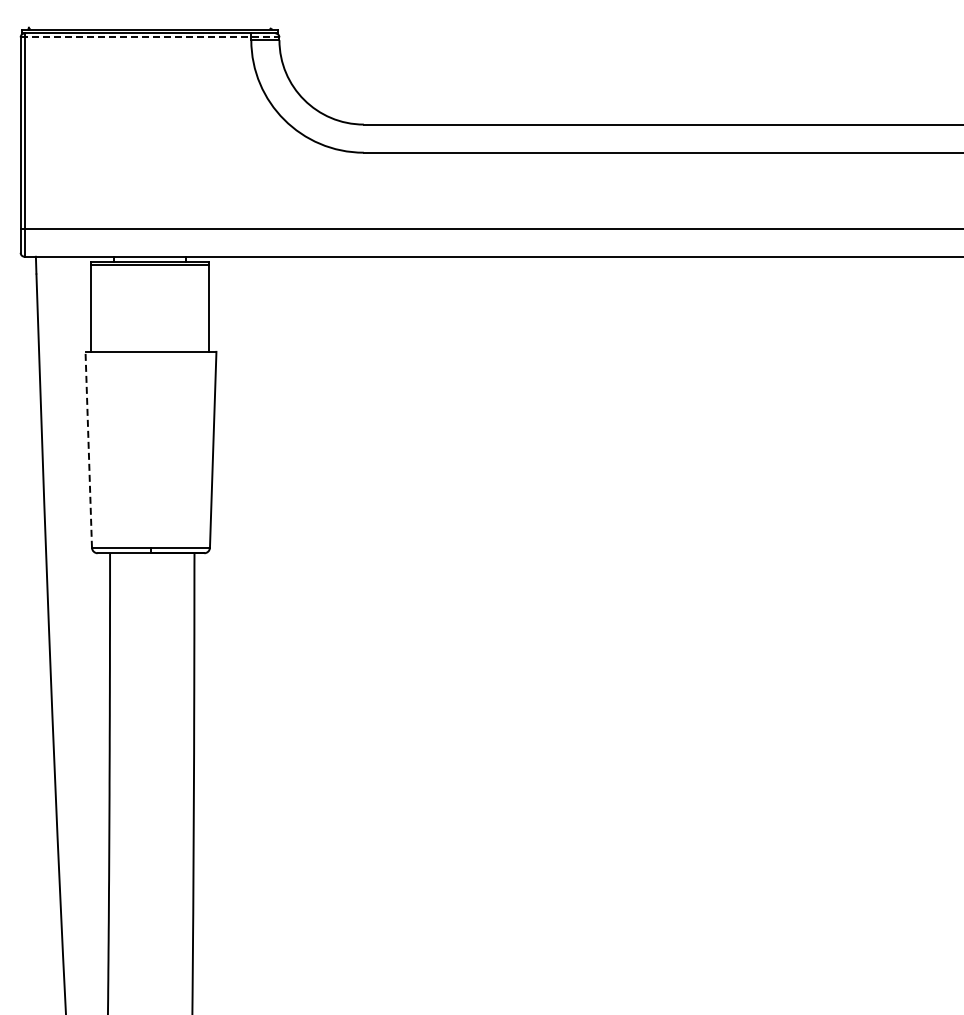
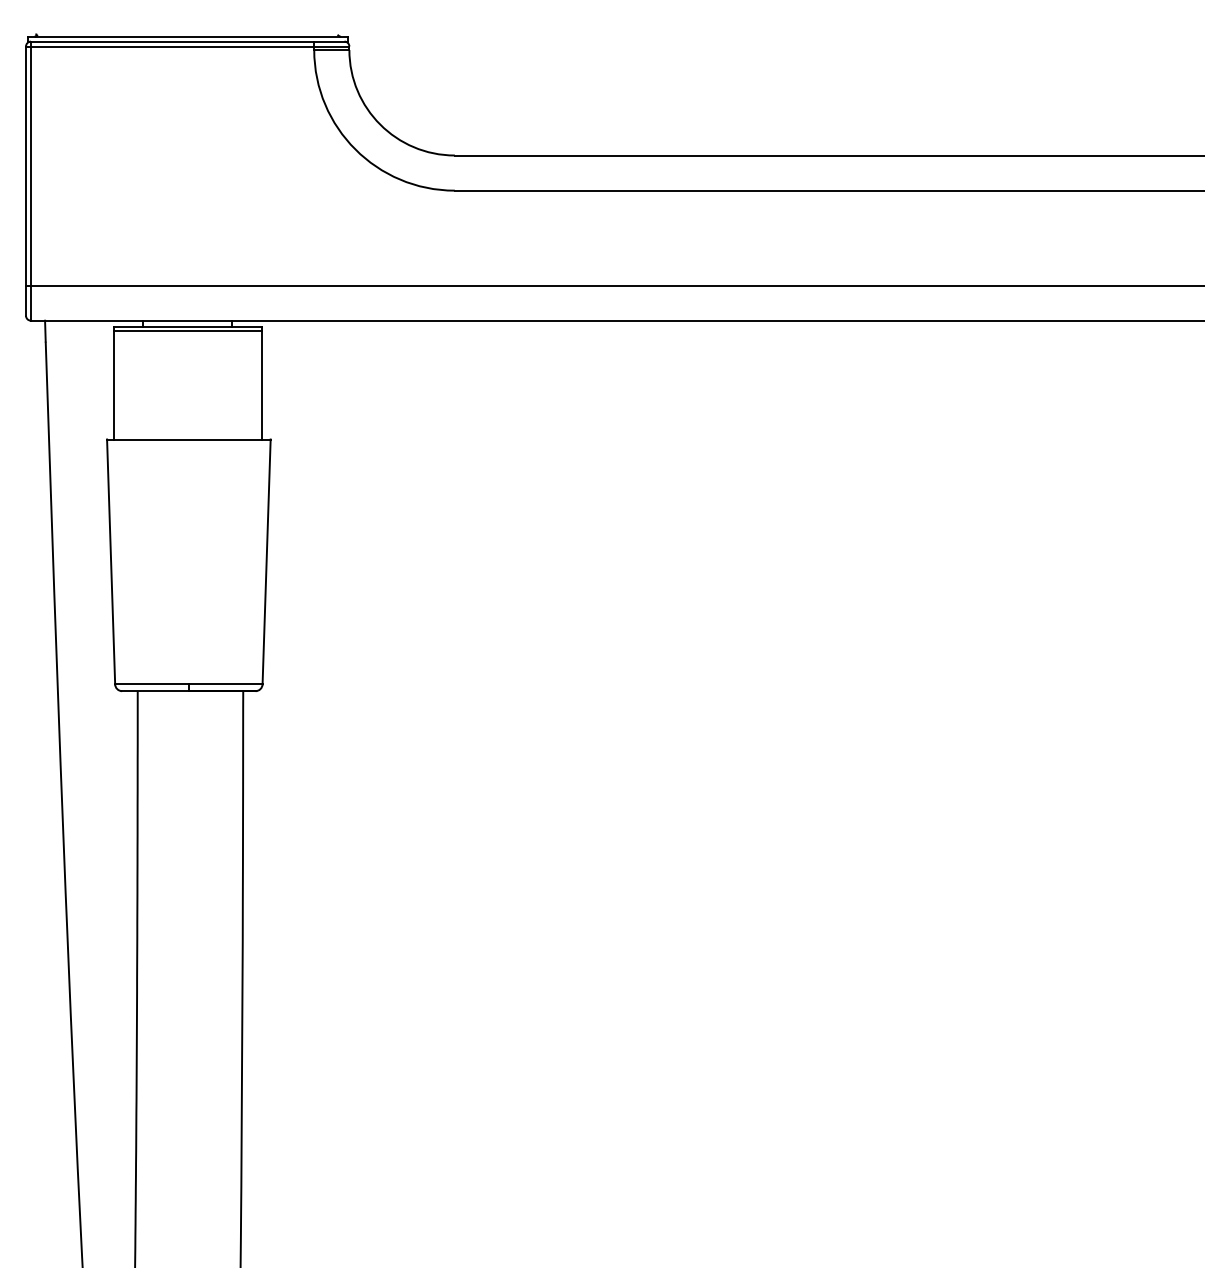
line: (150, 37) -> (188, 46), dashed -> solid
line: (88, 449) -> (110, 561), dashed -> solid

